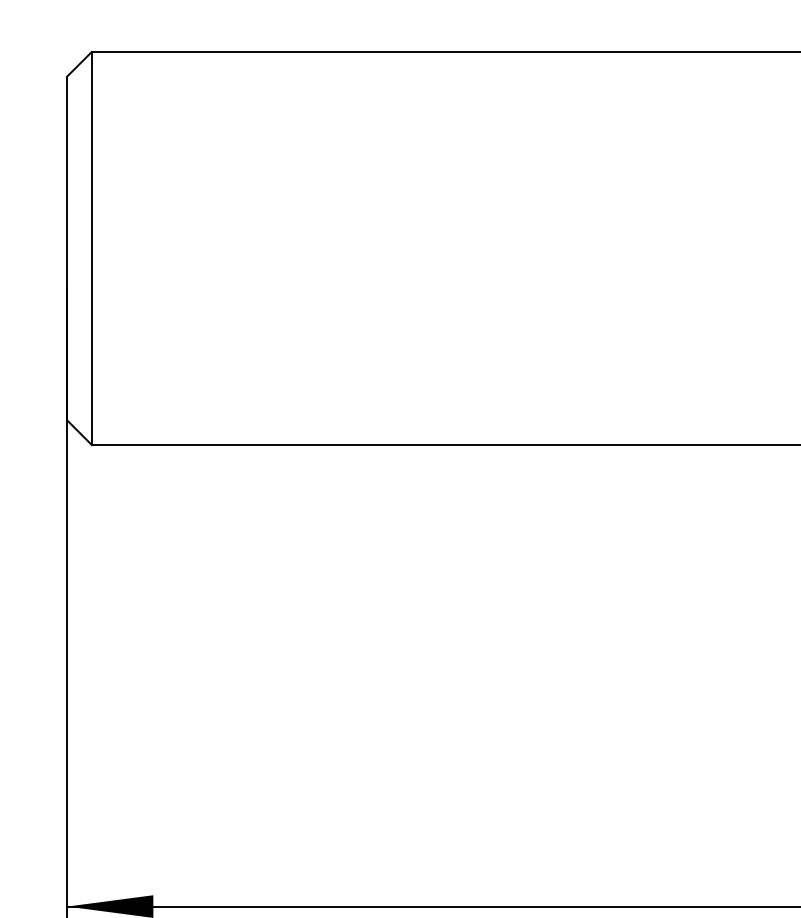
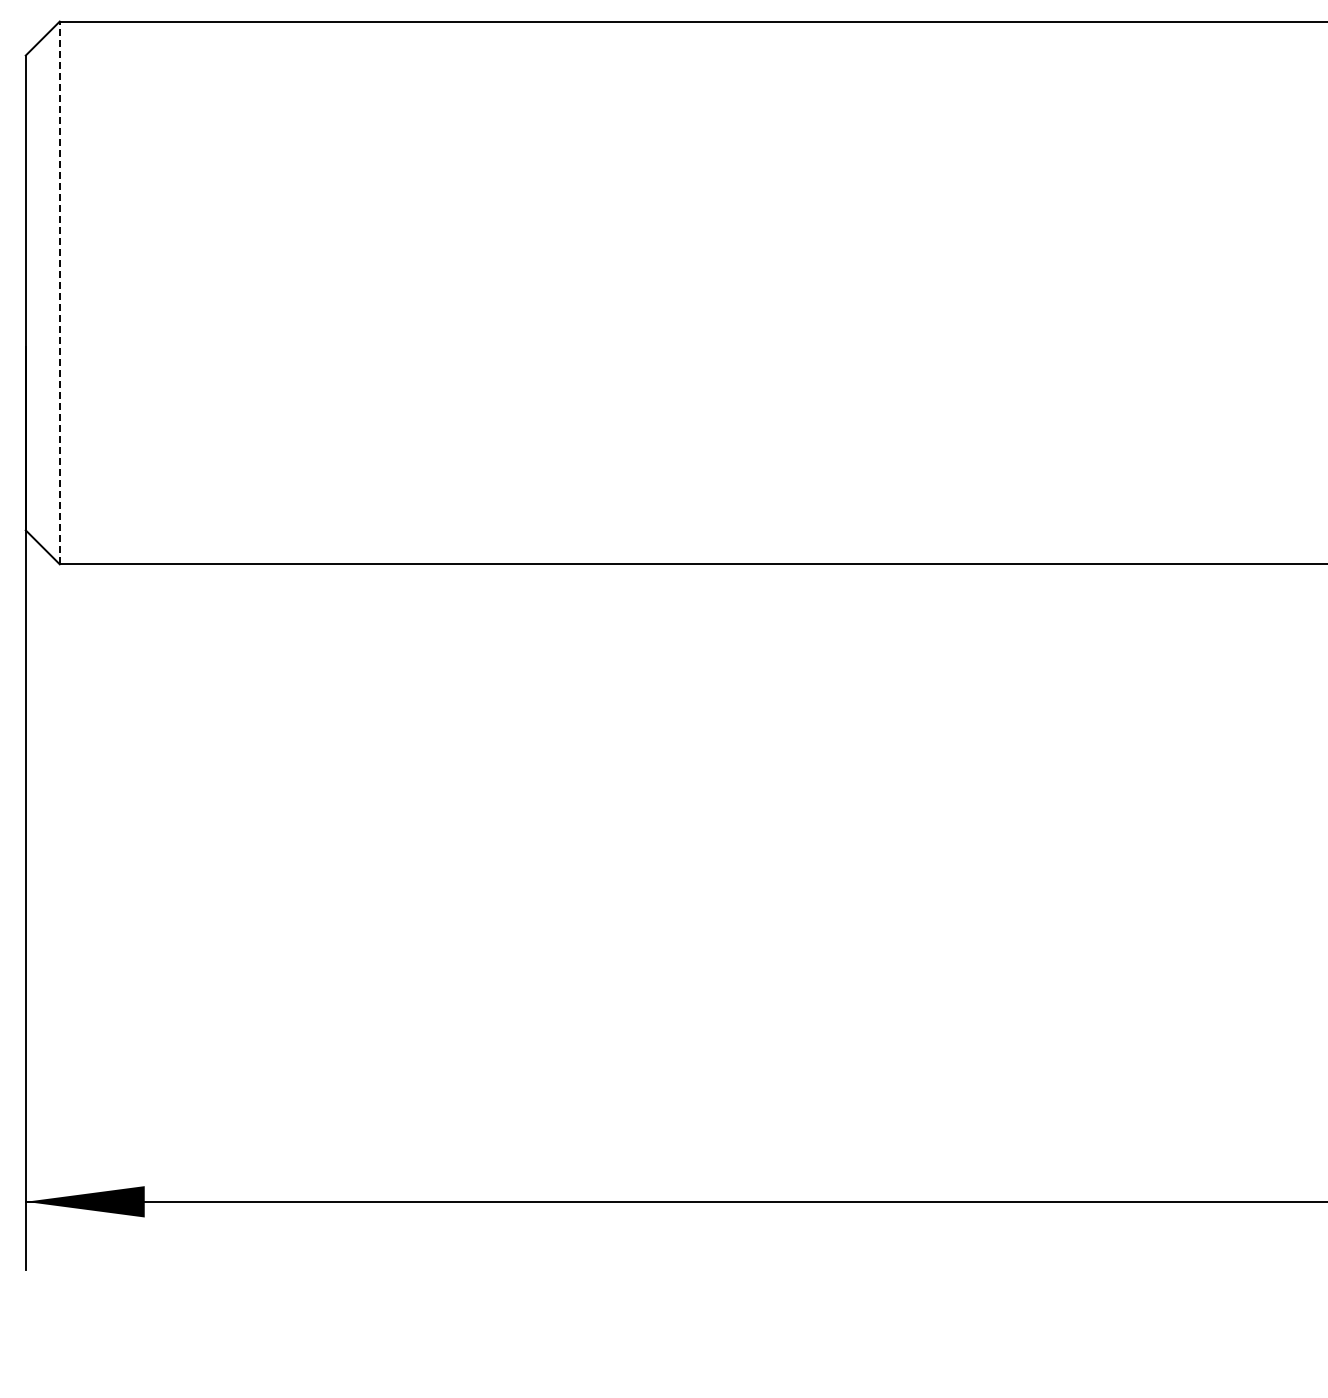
line: (91, 248) -> (59, 292), solid -> dashed

